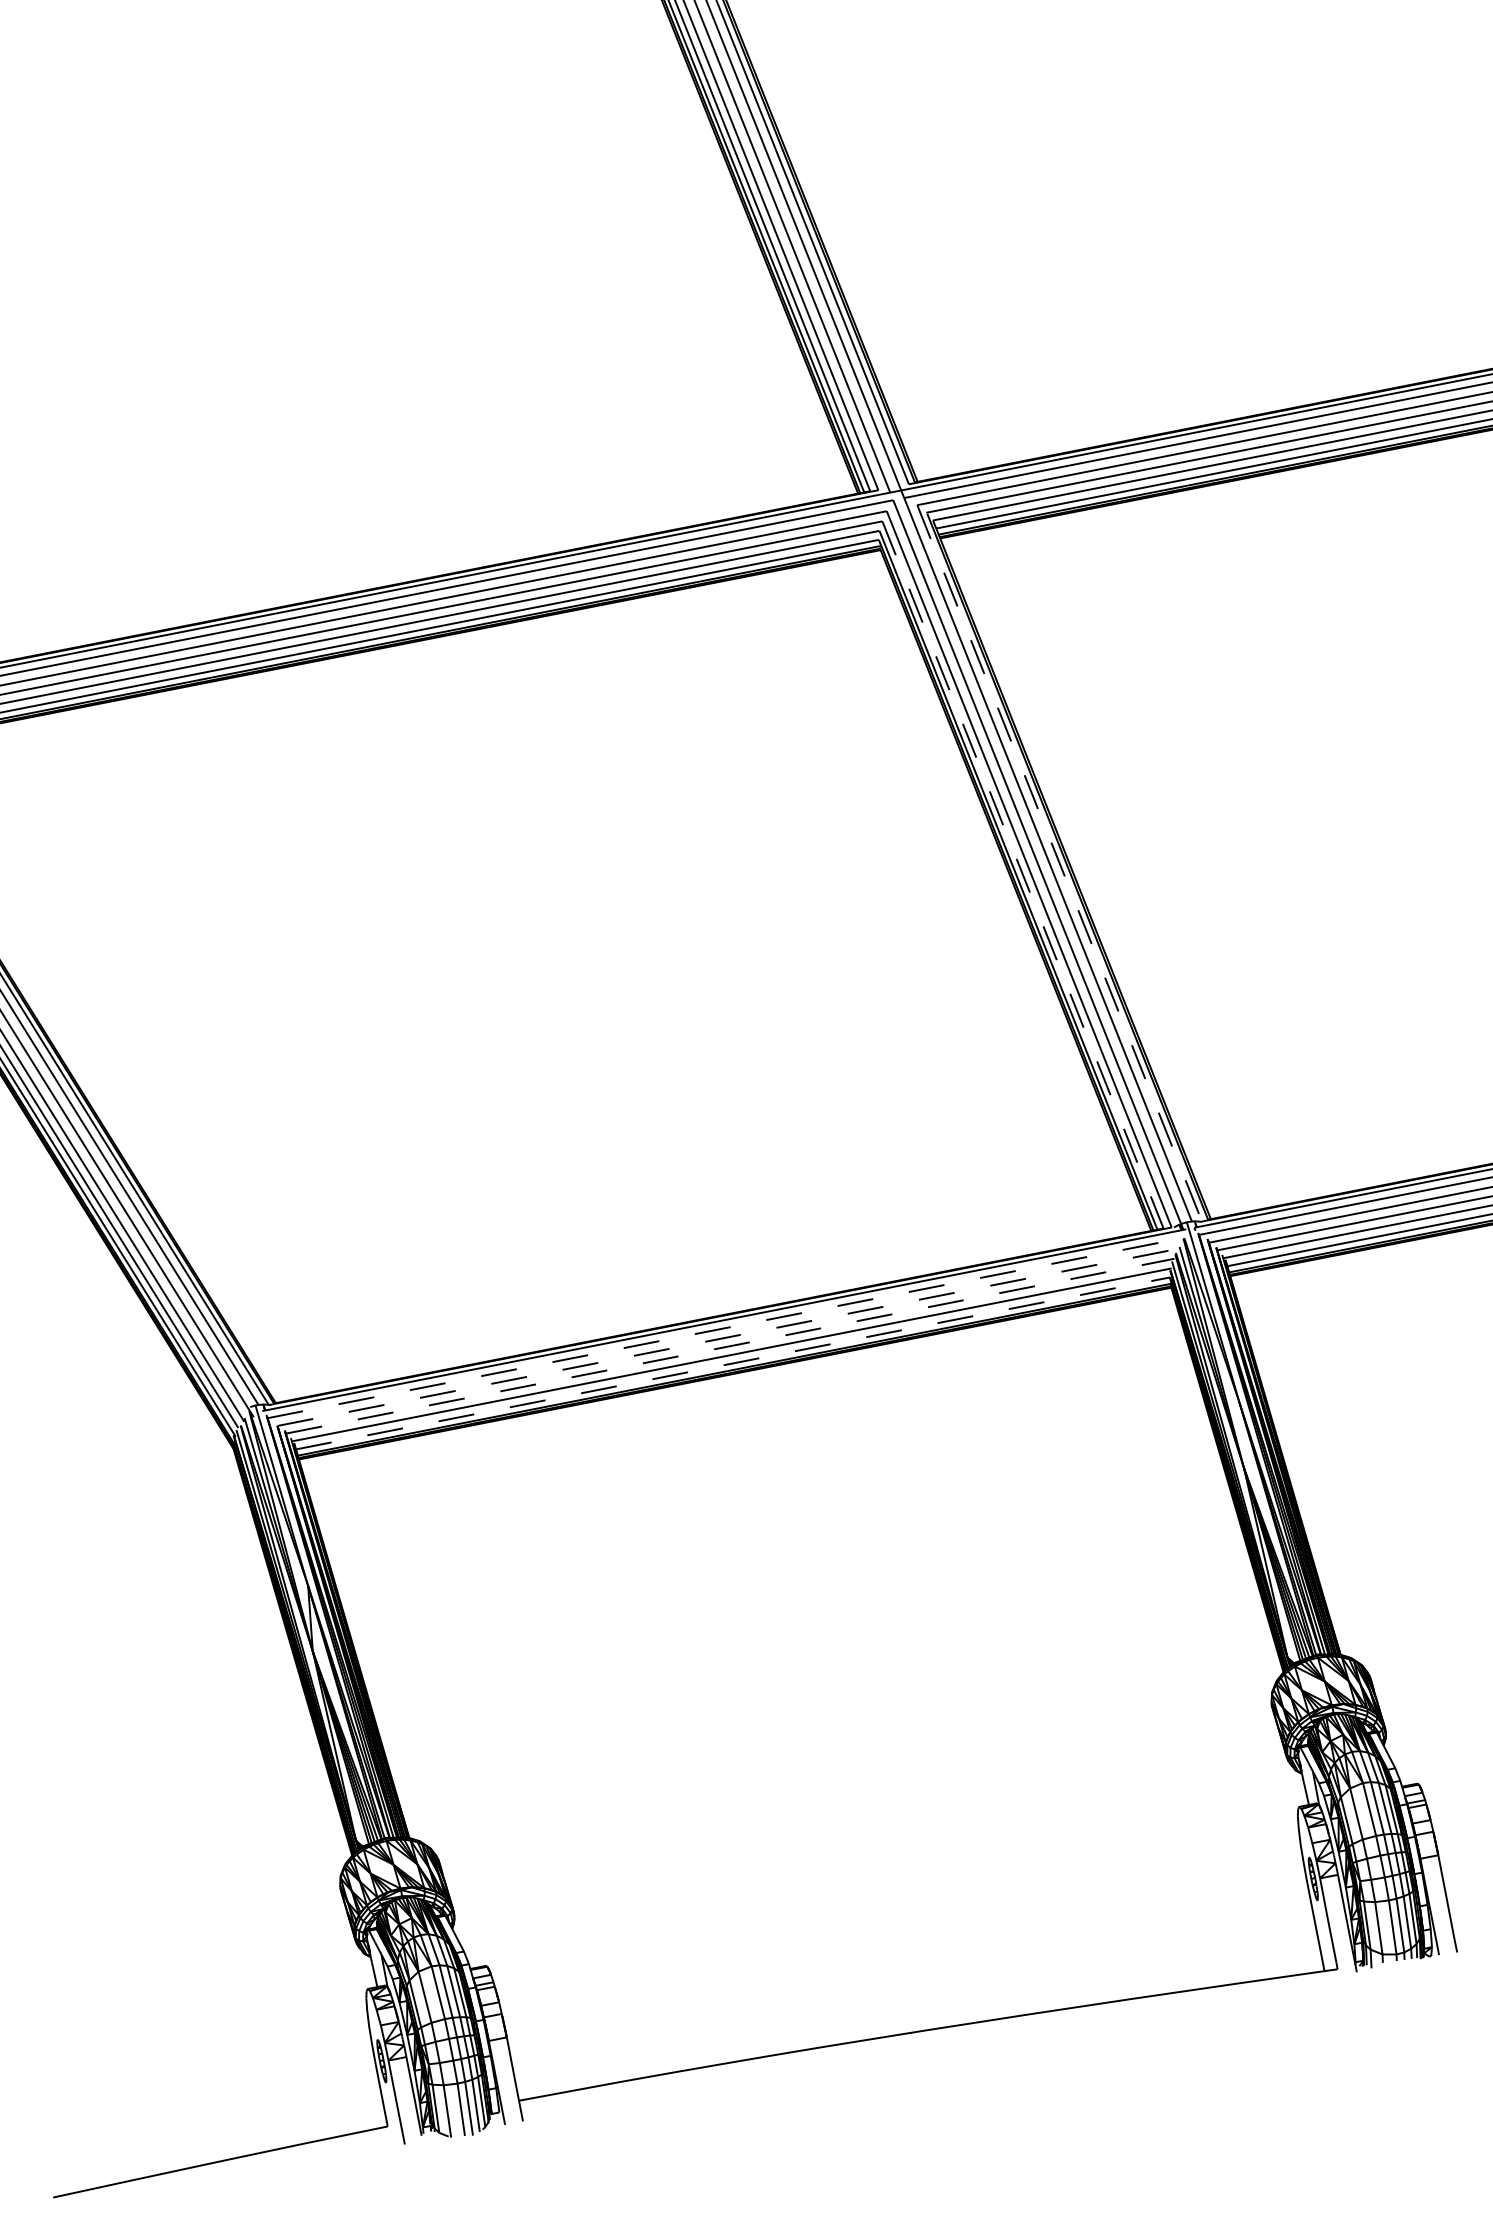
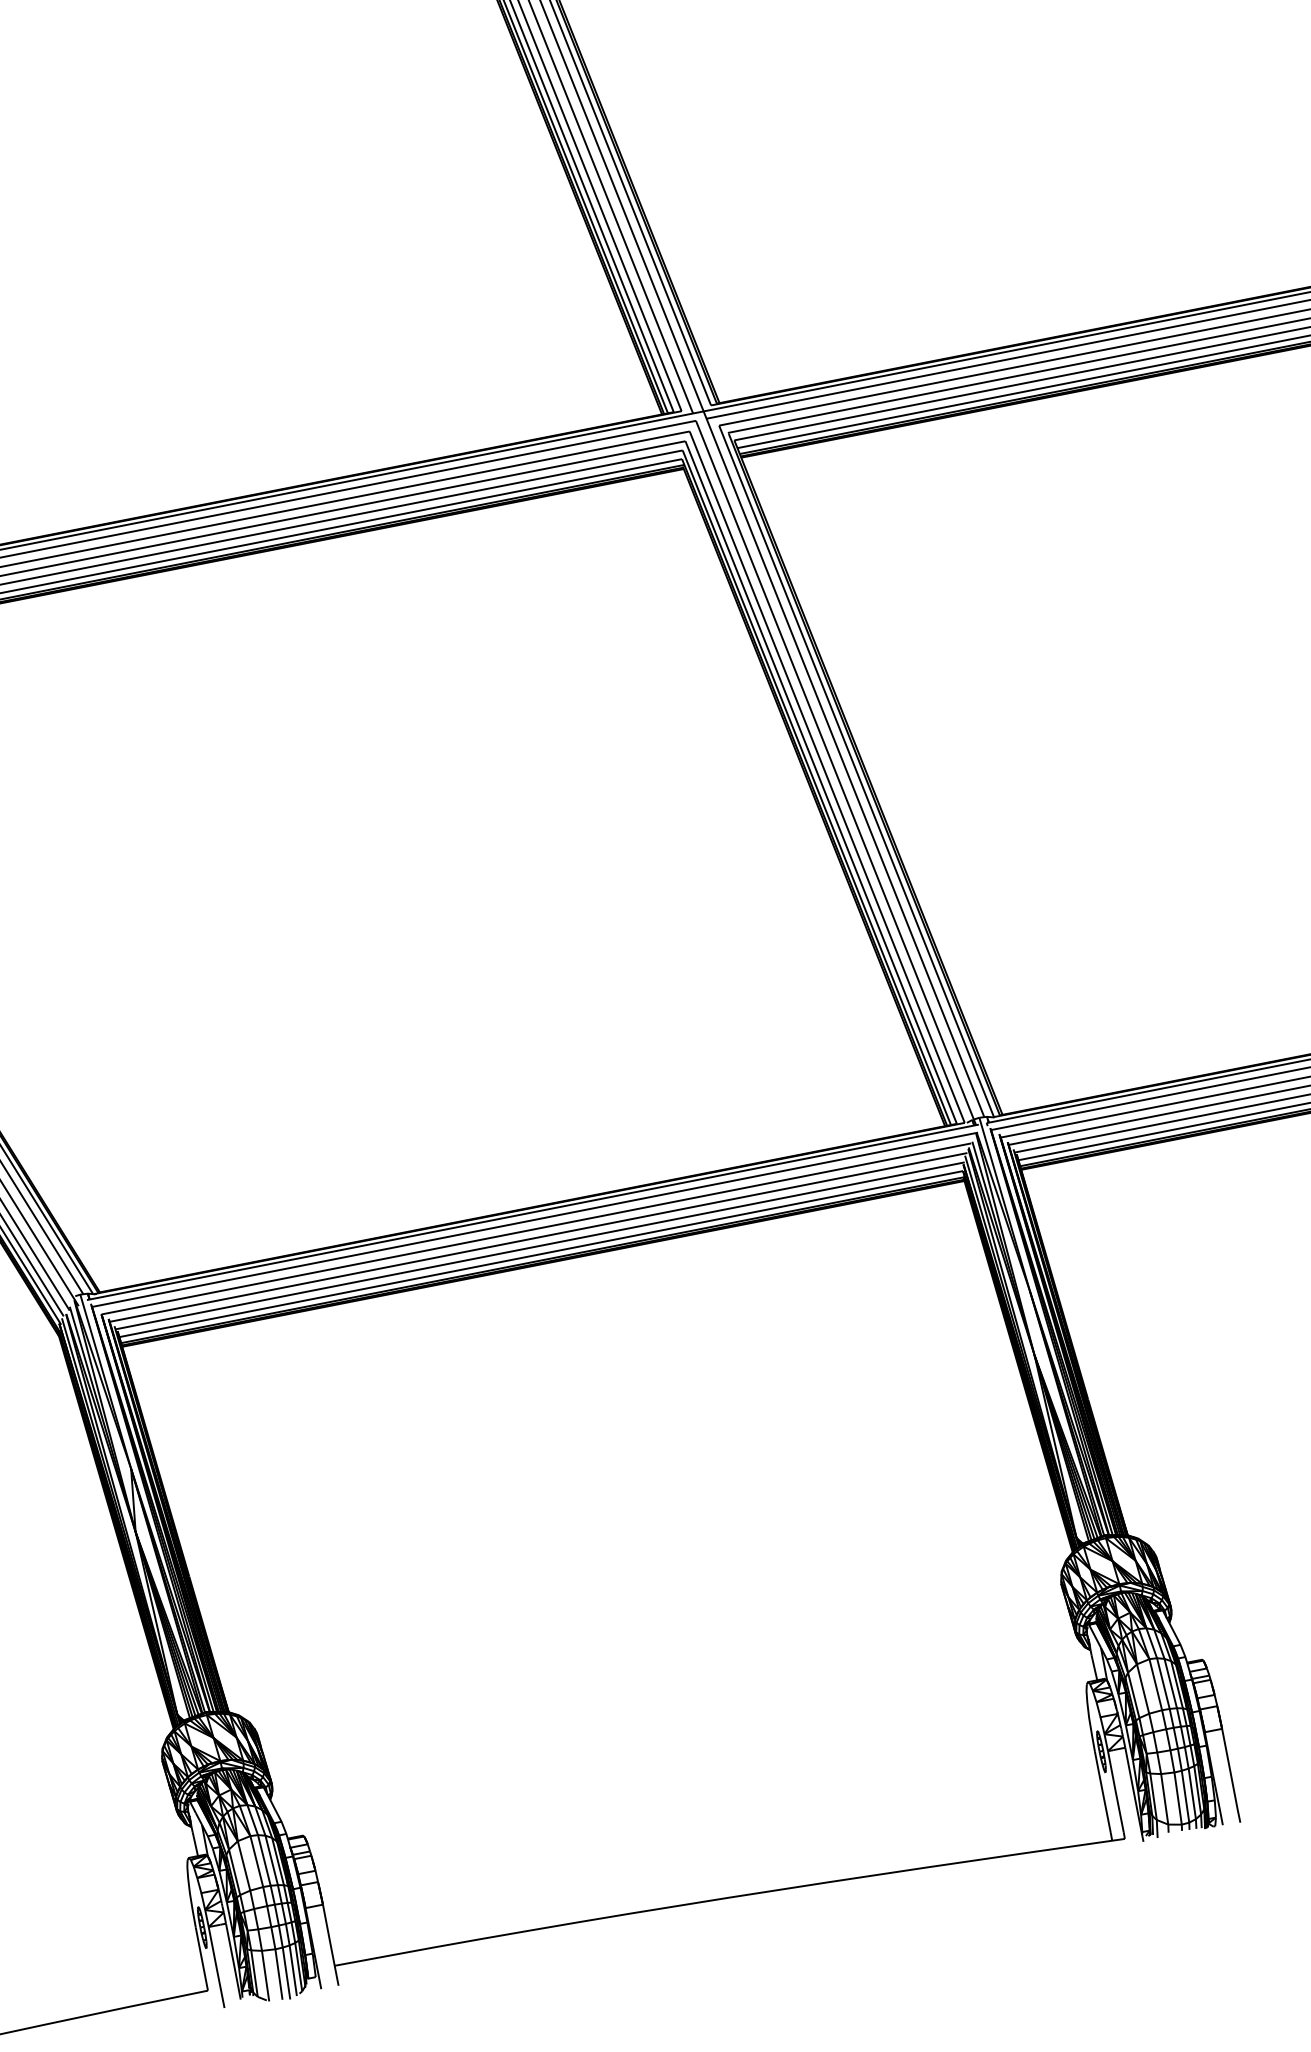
line: (1059, 863) -> (856, 771), dashed -> solid
line: (1023, 875) -> (821, 783), dashed -> solid
line: (726, 1327) -> (535, 1219), dashed -> solid
line: (728, 1337) -> (536, 1229), dashed -> solid
line: (730, 1346) -> (538, 1237), dashed -> solid
line: (733, 1363) -> (541, 1254), dashed -> solid

